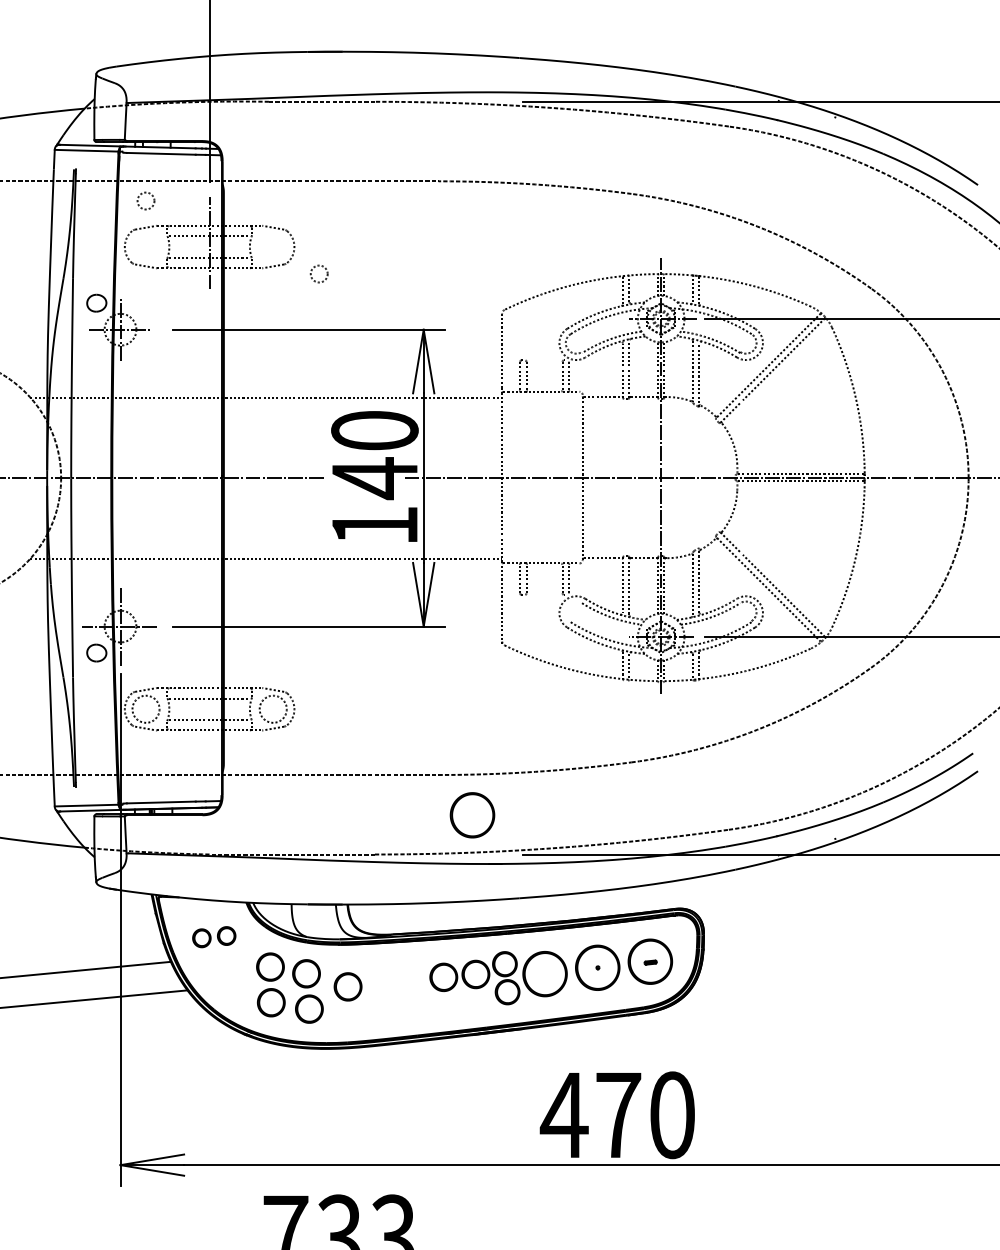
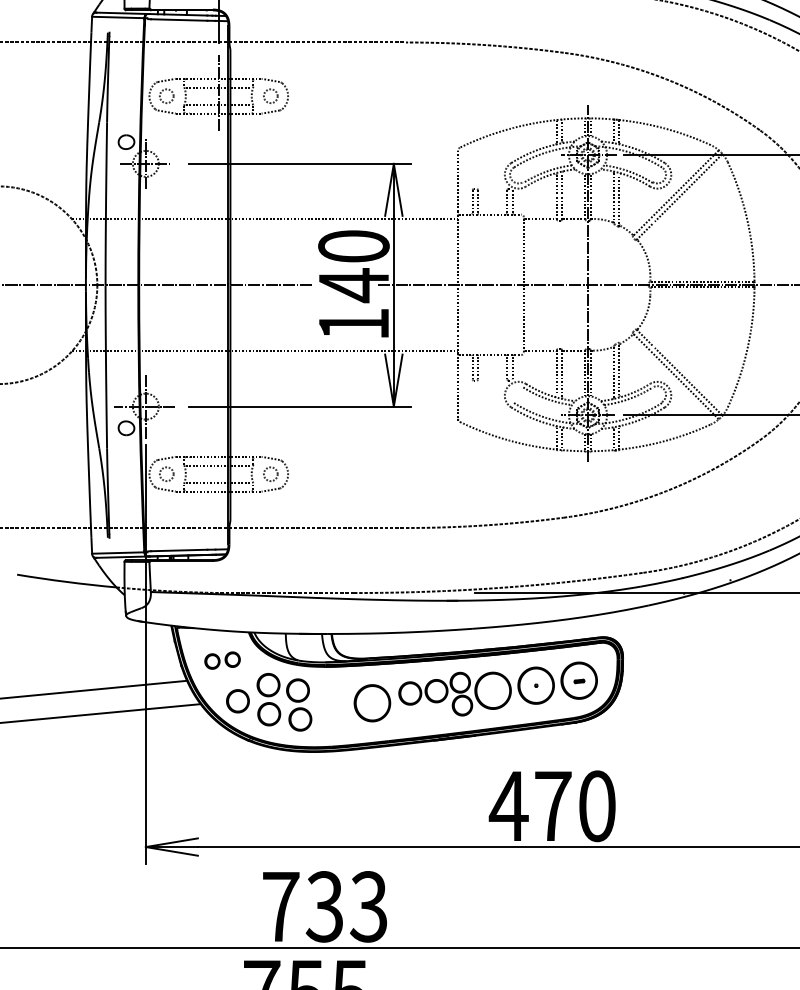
circle: (145, 200) -> (166, 95), moved
circle: (318, 273) -> (270, 95), moved
circle: (145, 708) -> (166, 473), size x0.62
circle: (272, 708) -> (270, 473), size x0.62
part: (472, 815) -> (372, 703), moved
part: (347, 986) -> (237, 700), moved

